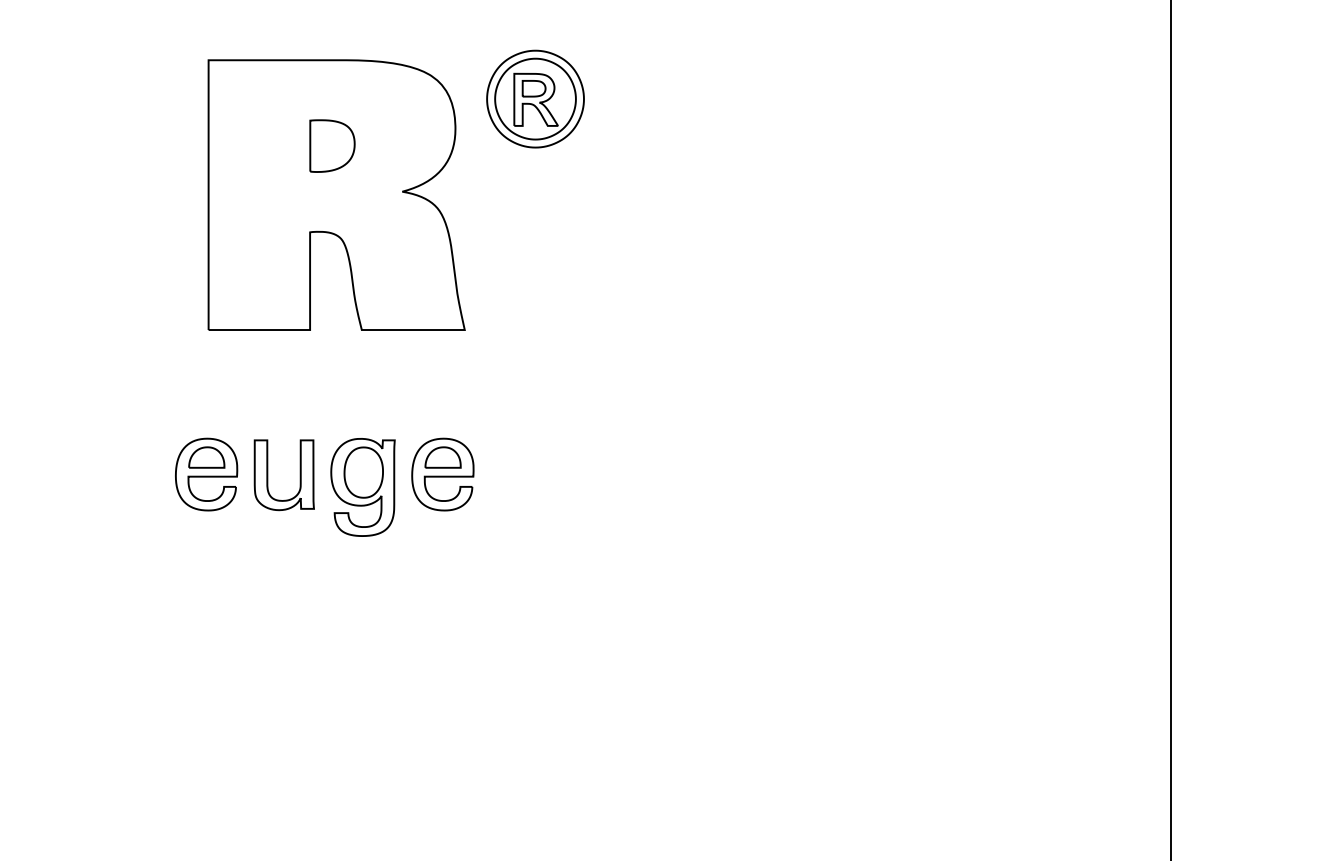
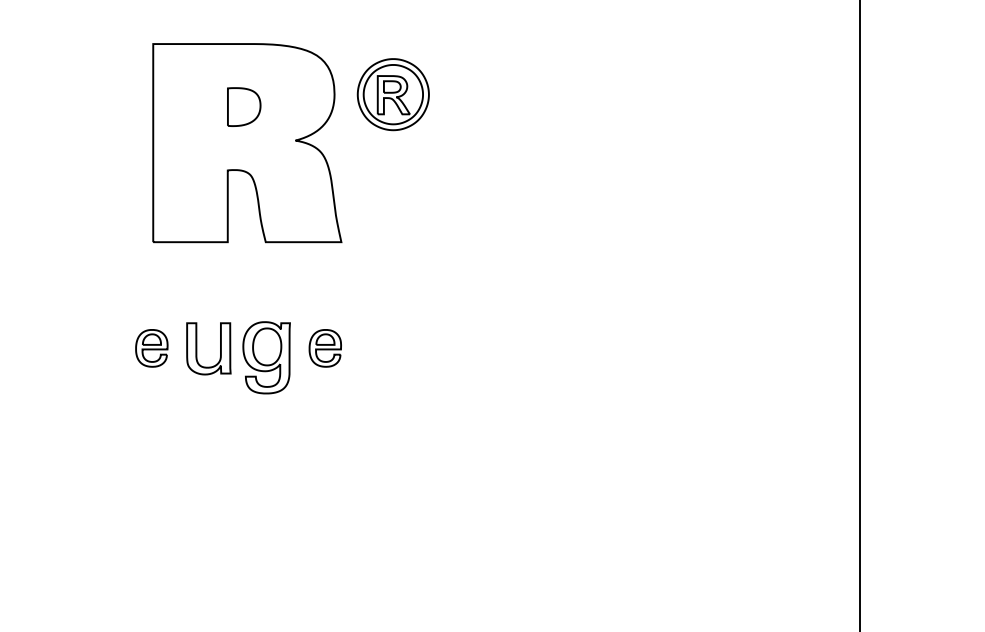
part: (535, 98) -> (393, 94), moved
part: (206, 474) -> (151, 348), size x0.7
part: (442, 474) -> (325, 348), size x0.7

